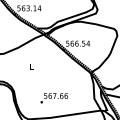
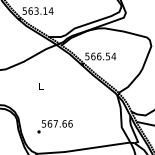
text: (53, 98) -> (54, 126), moved

